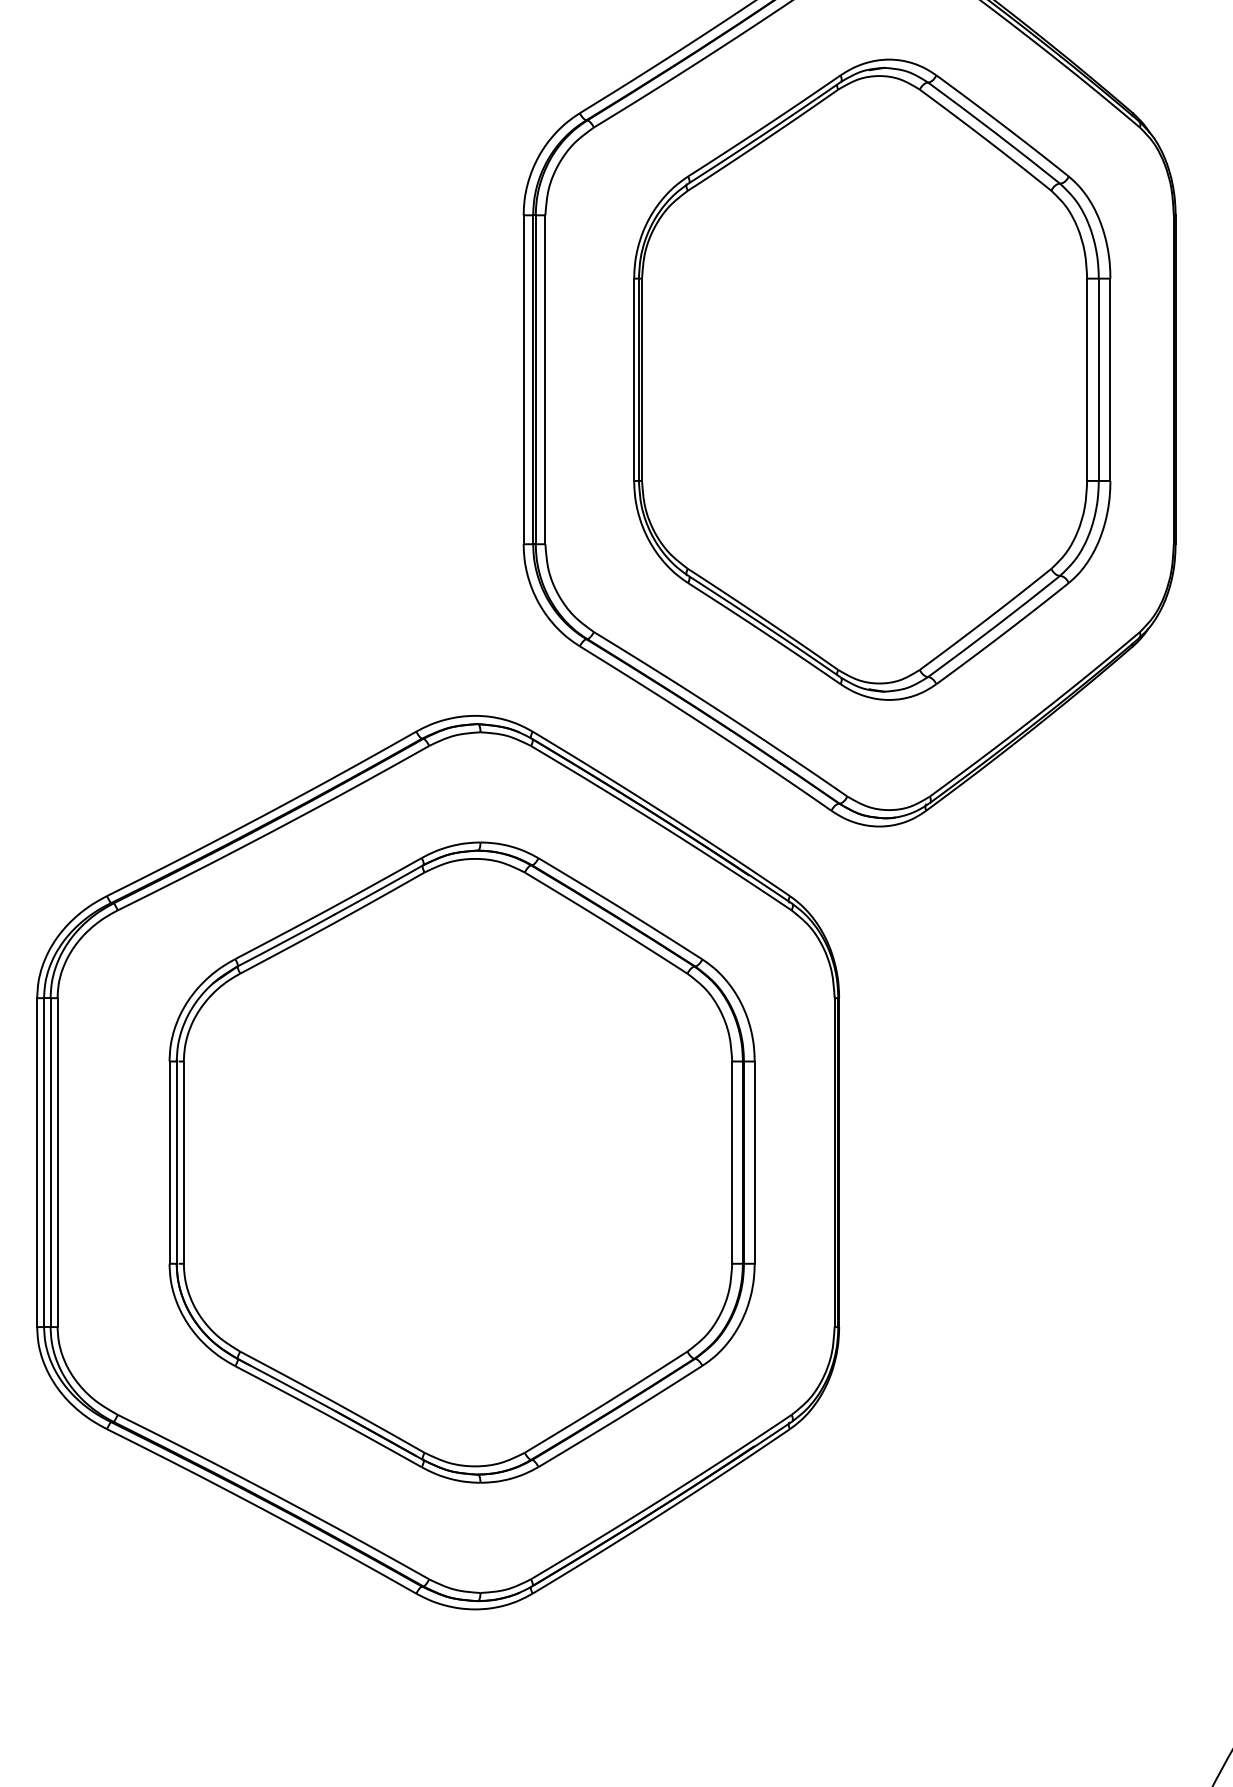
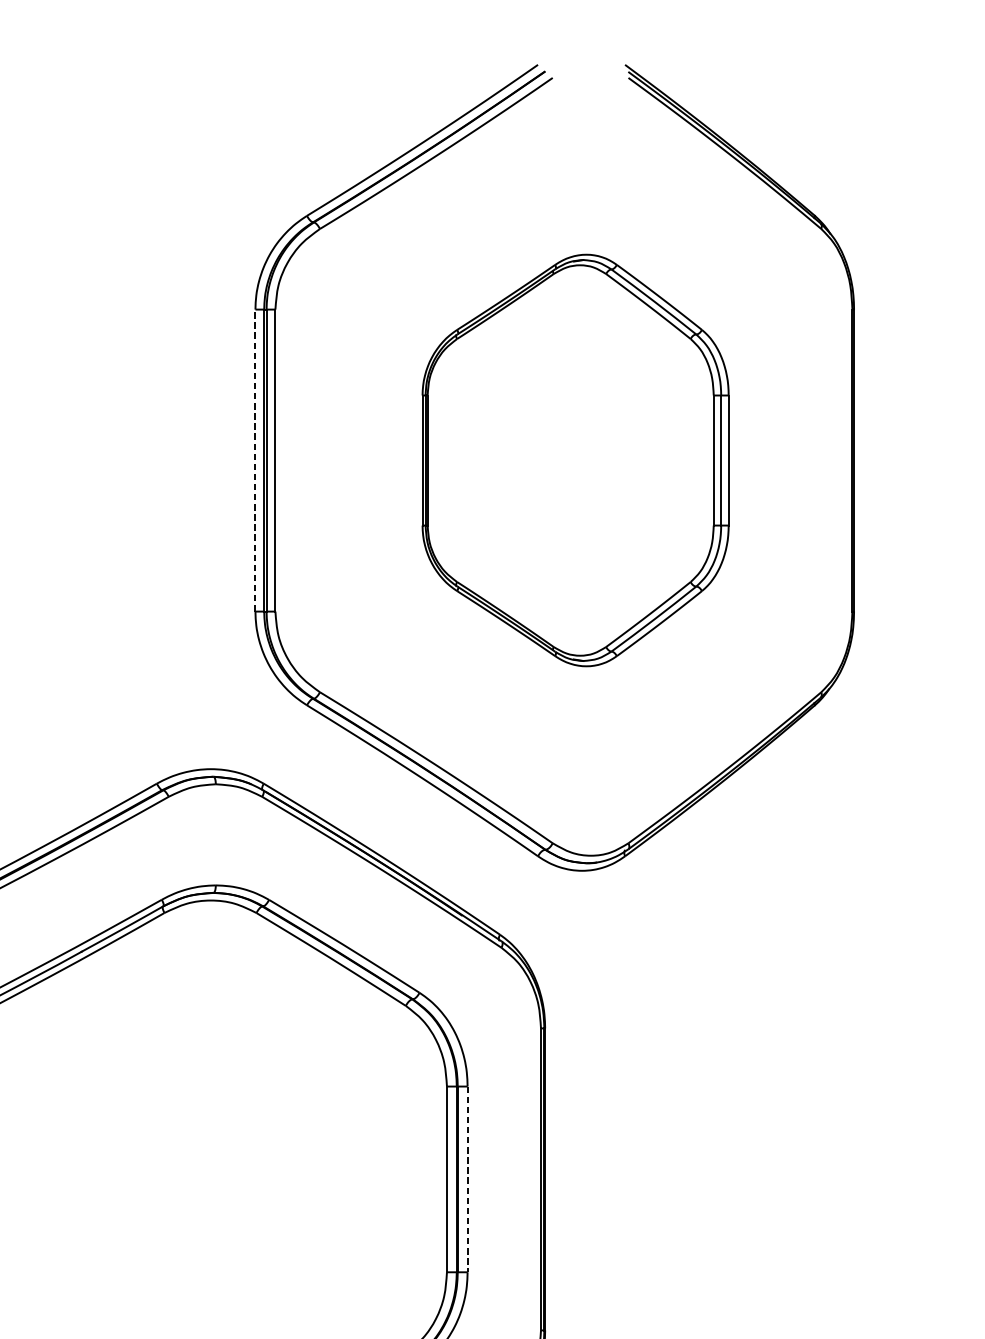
line: (523, 379) -> (255, 460), solid -> dashed
part: (872, 379) -> (575, 460), size x0.7
line: (754, 1163) -> (467, 1180), solid -> dashed

